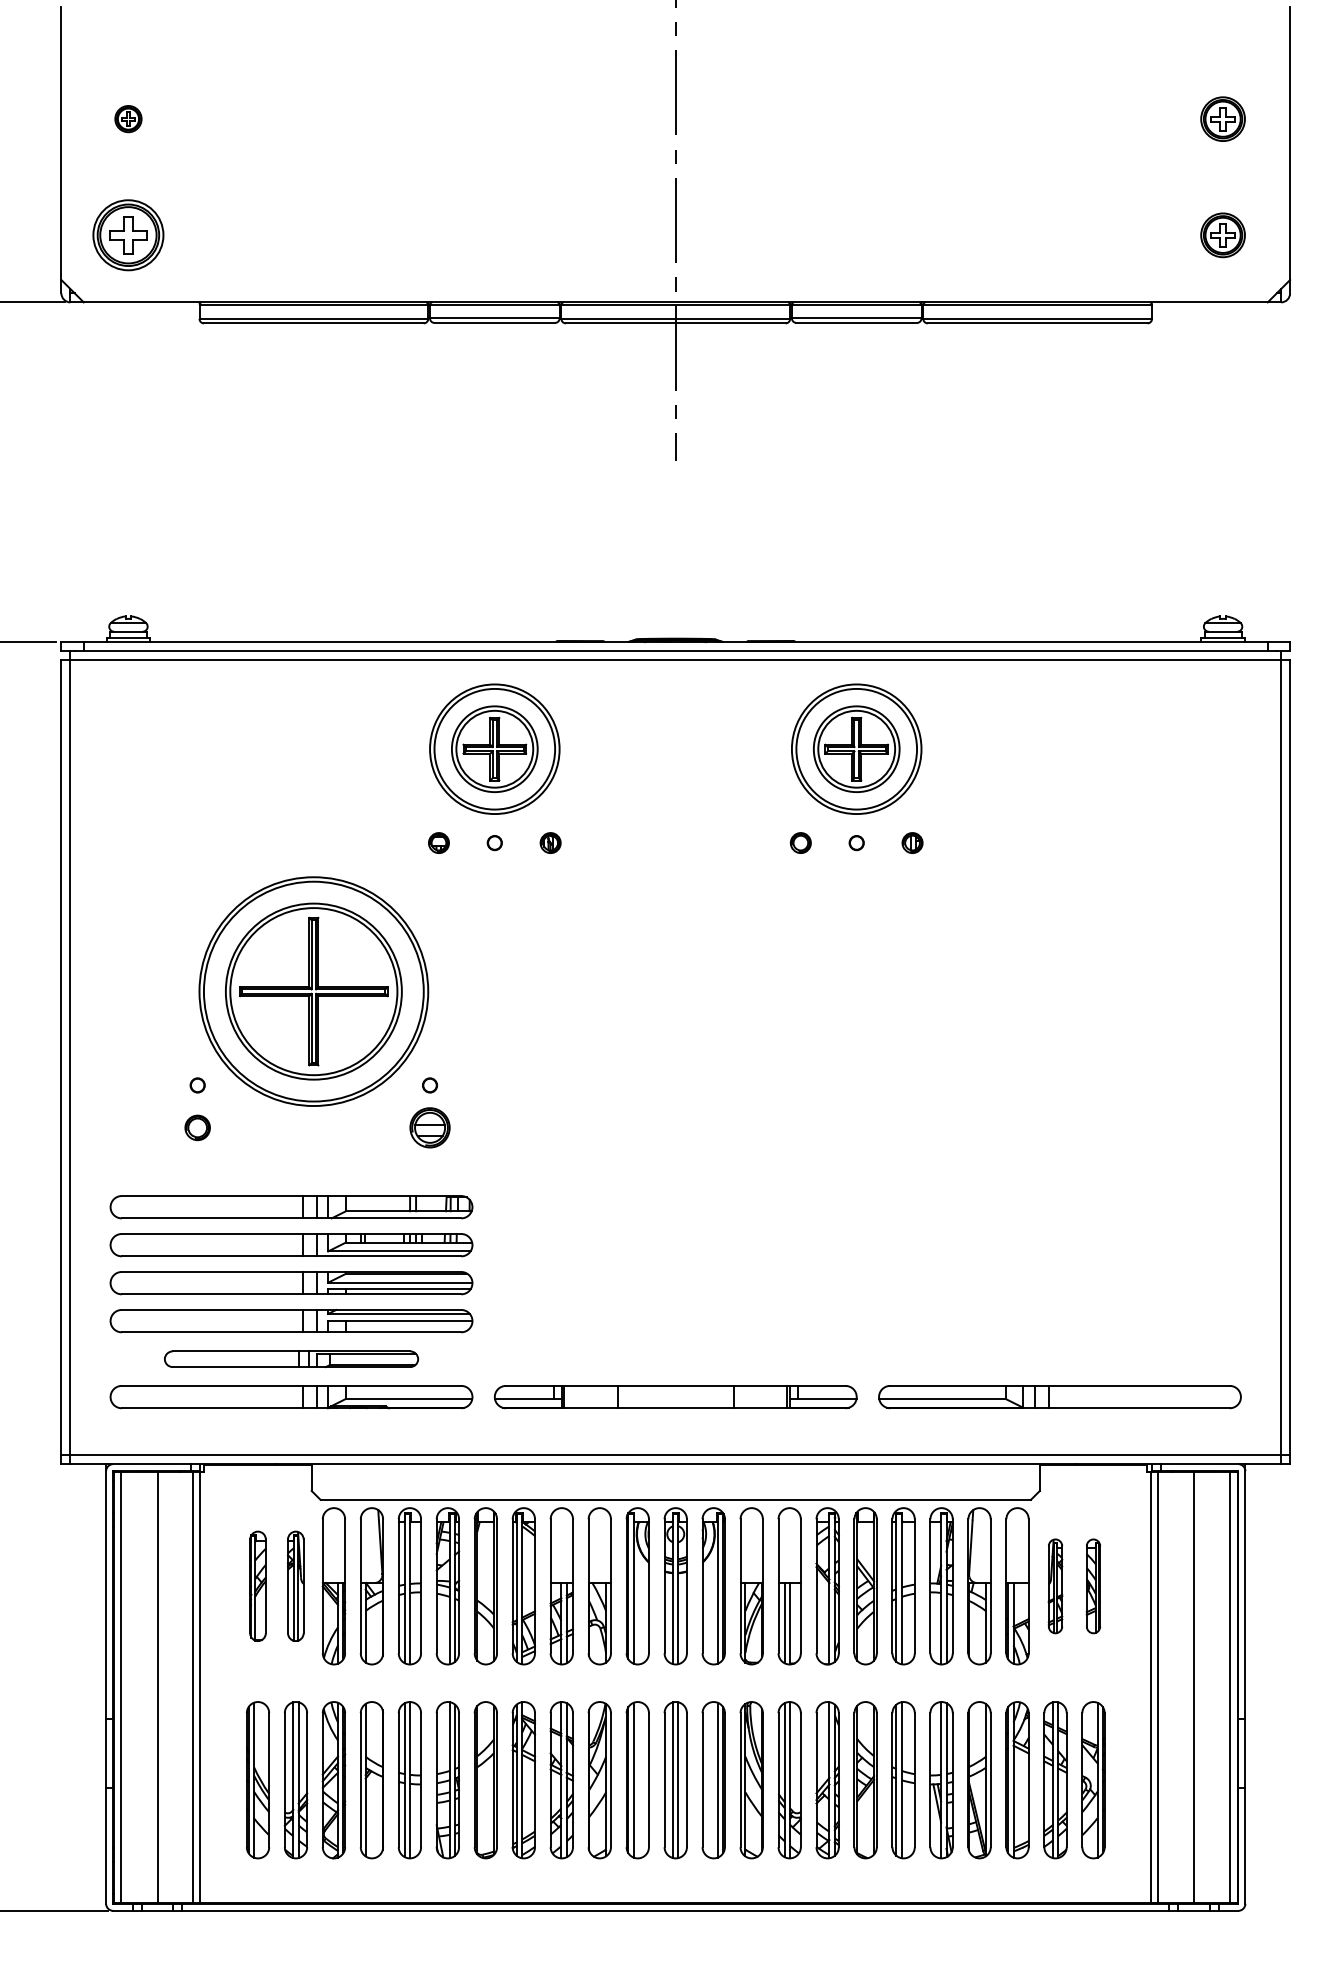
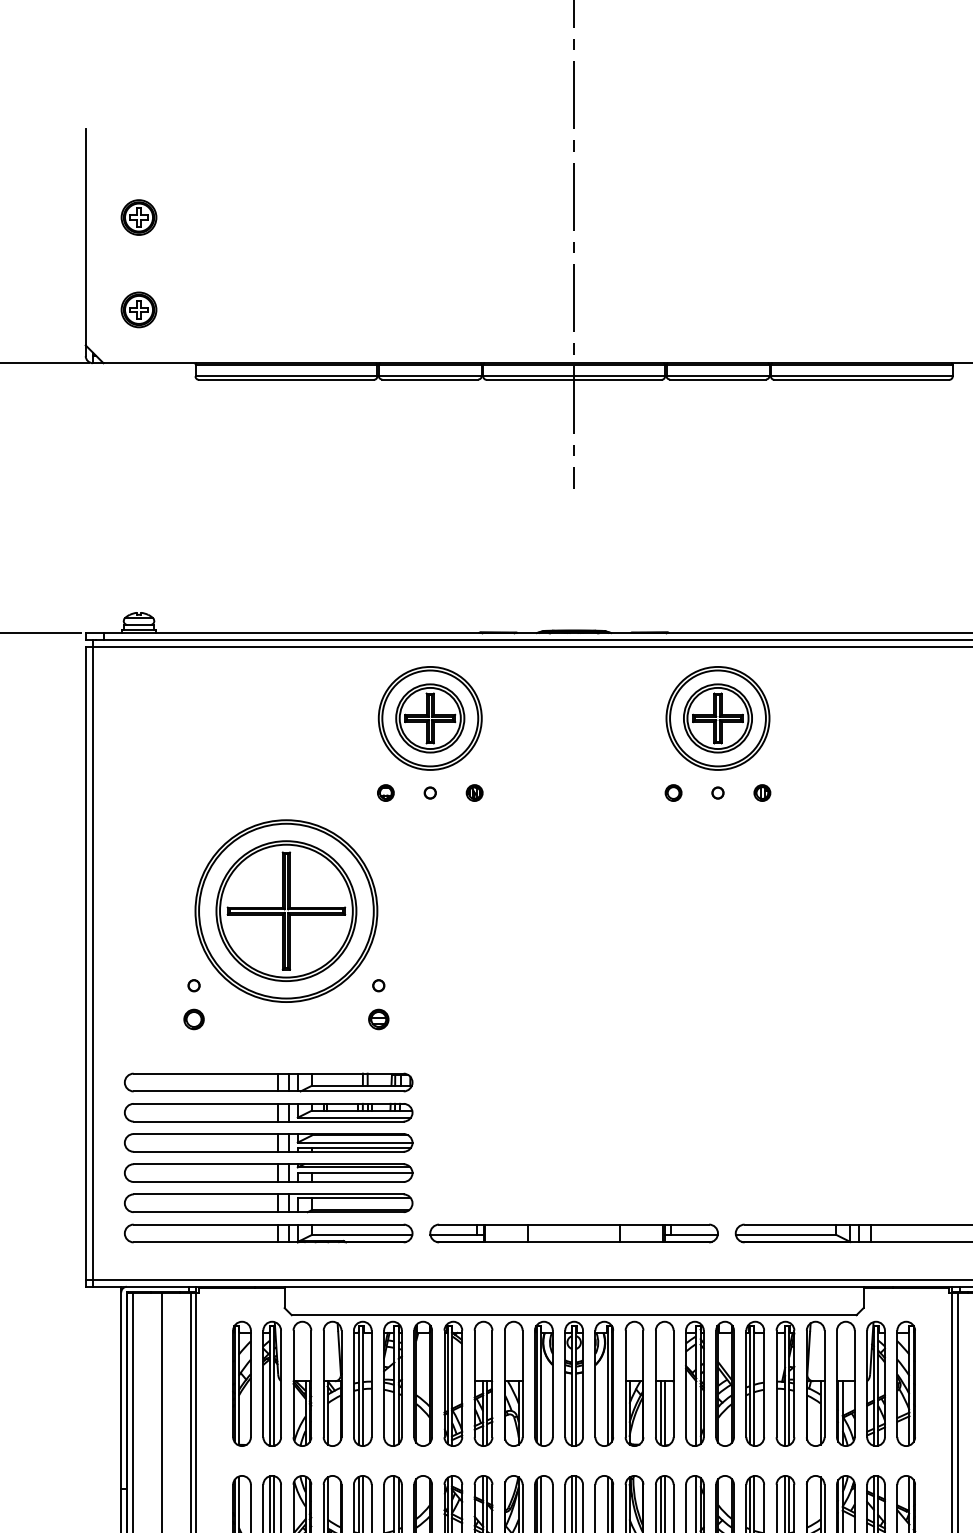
part: (128, 118) -> (139, 217), size x1.67
part: (128, 235) -> (139, 310), size x0.62
part: (429, 1127) -> (378, 1019), size x0.62
part: (291, 1359) -> (268, 1203), size x1.43
part: (257, 1586) -> (241, 1384), size x1.43
part: (295, 1586) -> (271, 1384), size x1.43
part: (1055, 1586) -> (876, 1384), size x1.67
part: (1093, 1586) -> (906, 1384), size x1.67

